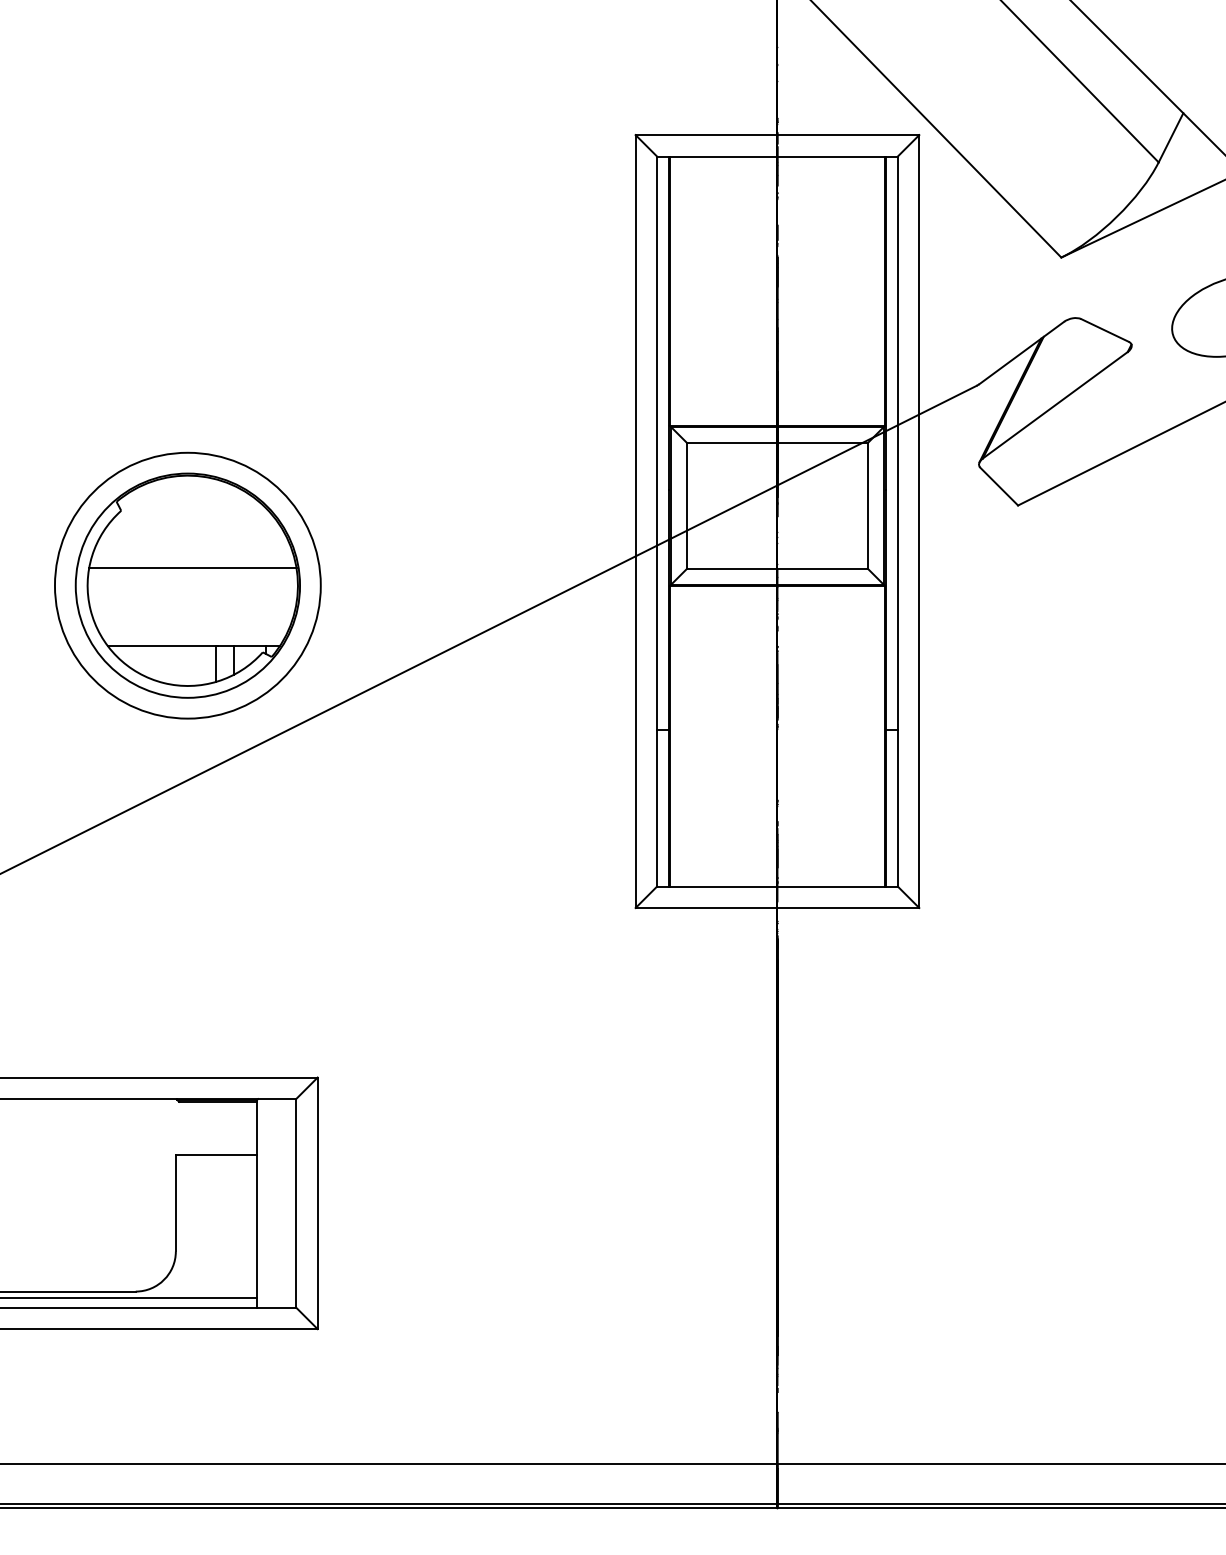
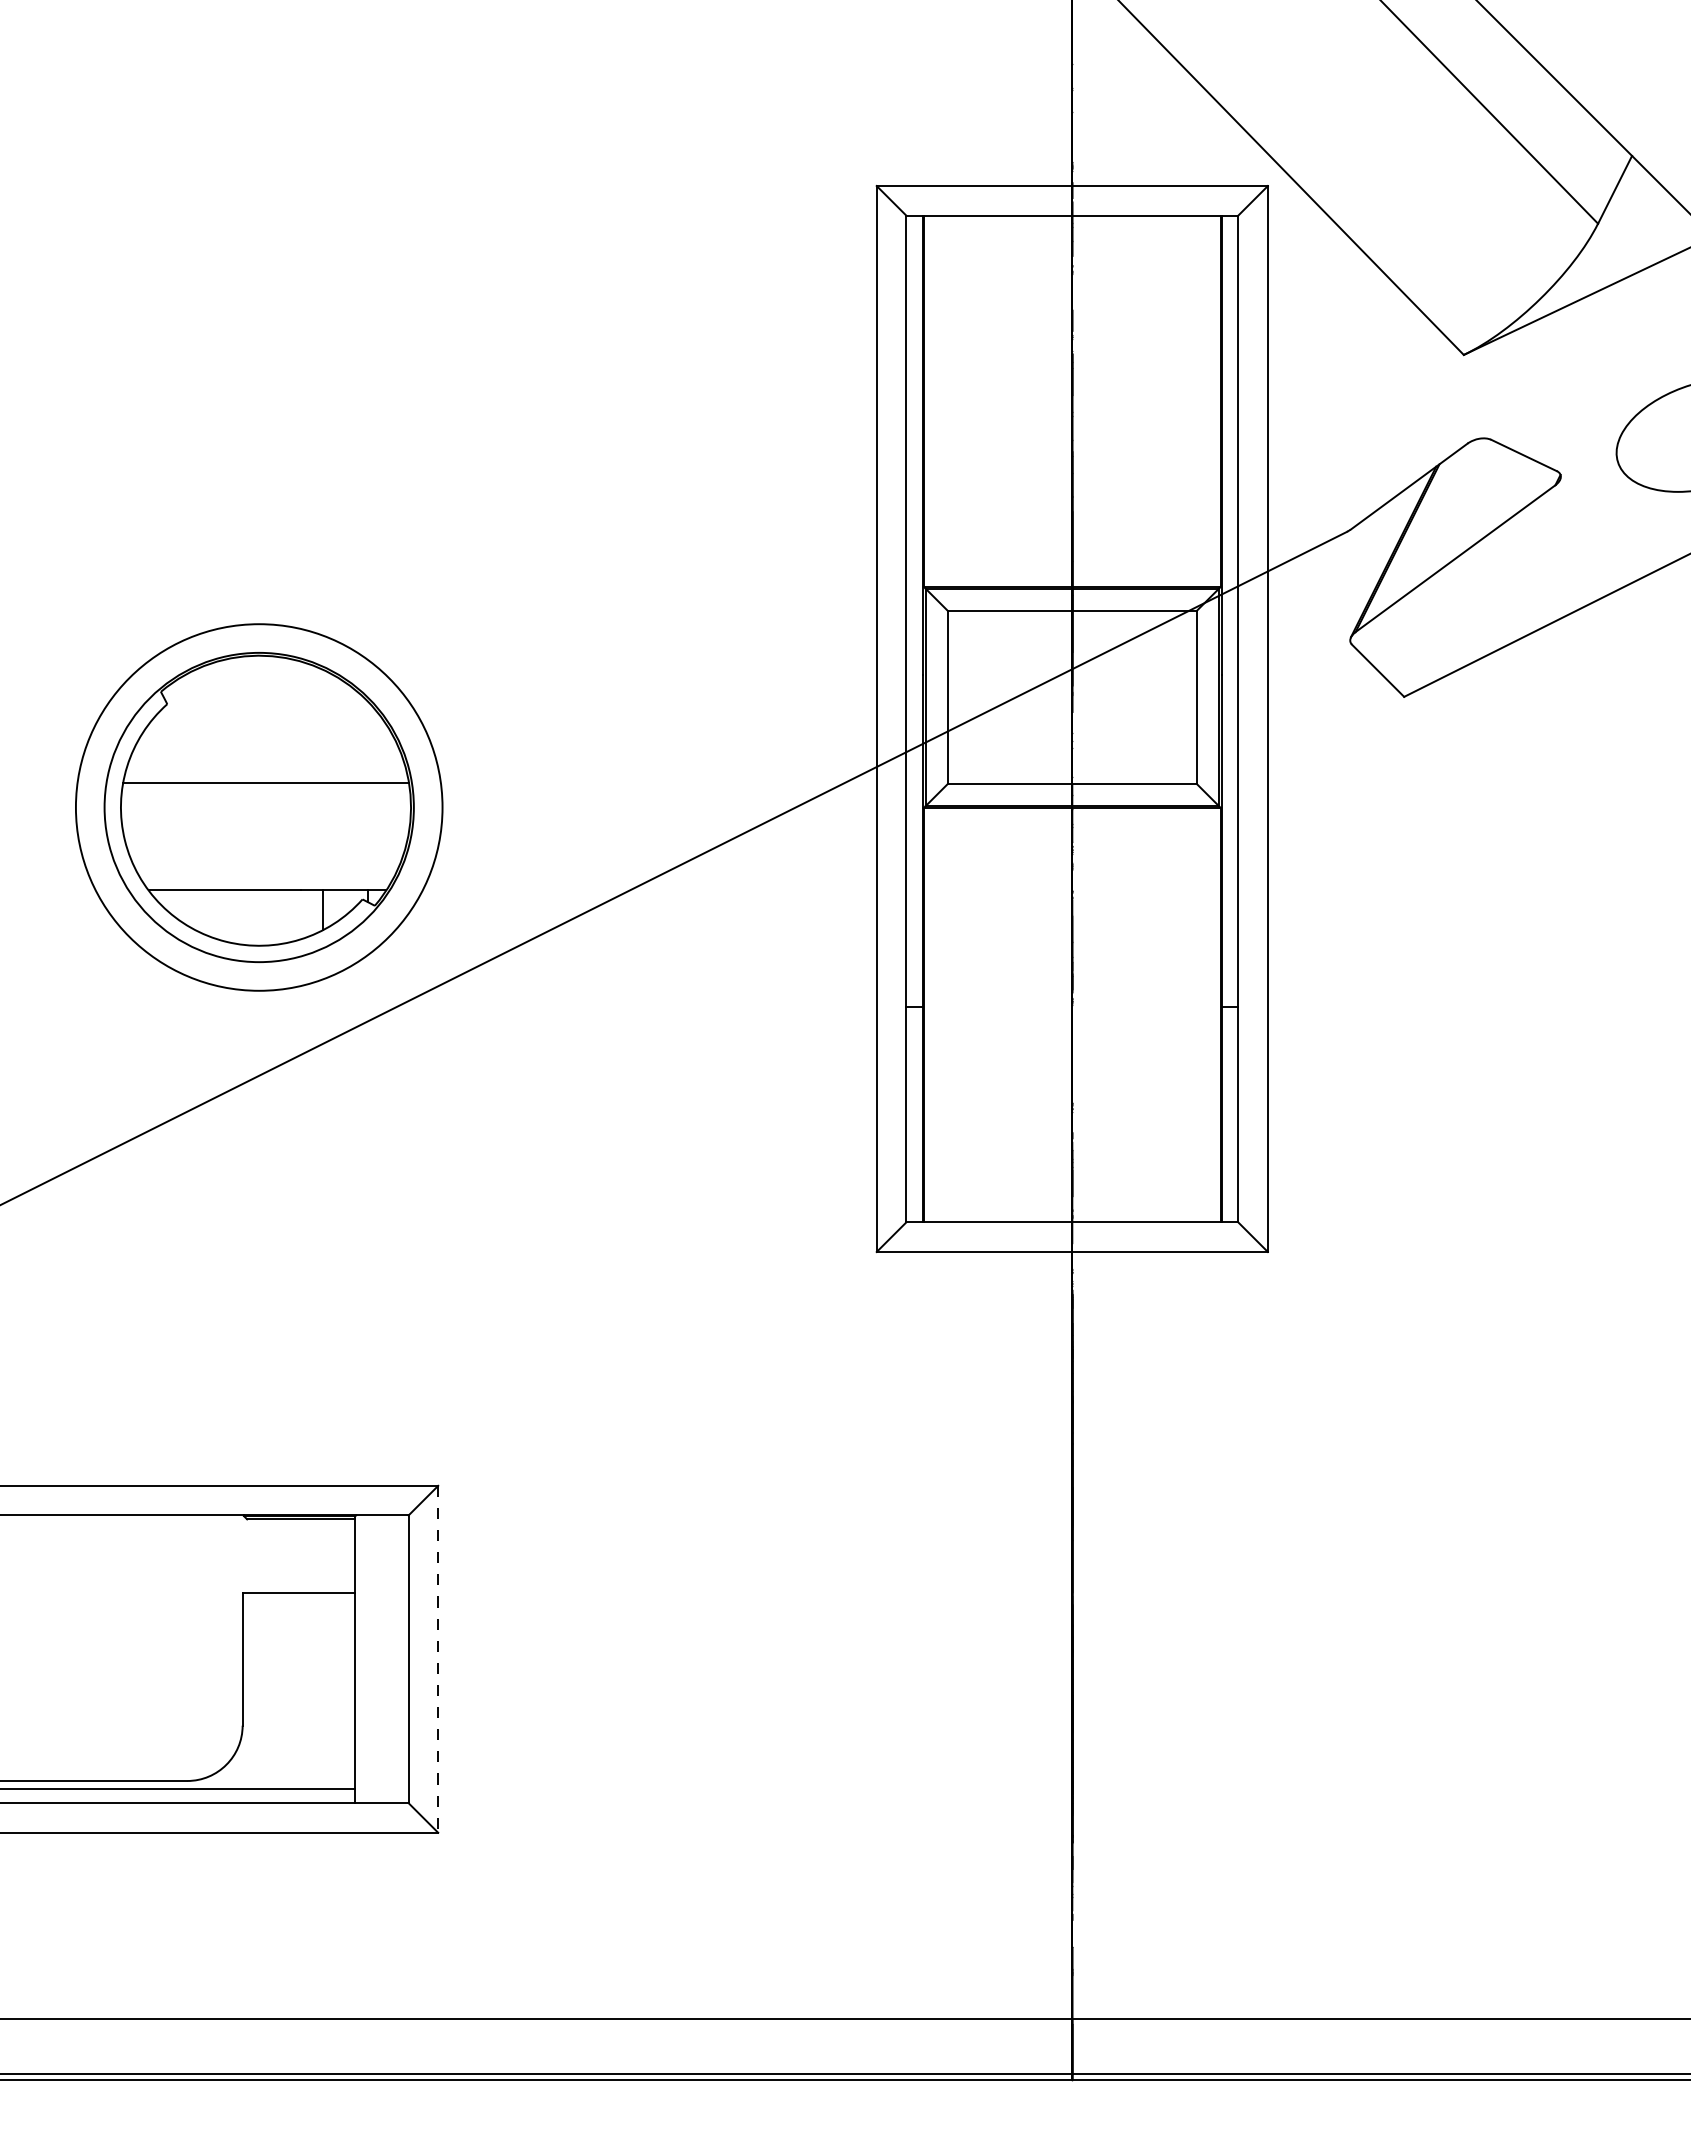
line: (215, 664) -> (297, 915), removed
line: (317, 1203) -> (438, 1659), solid -> dashed

